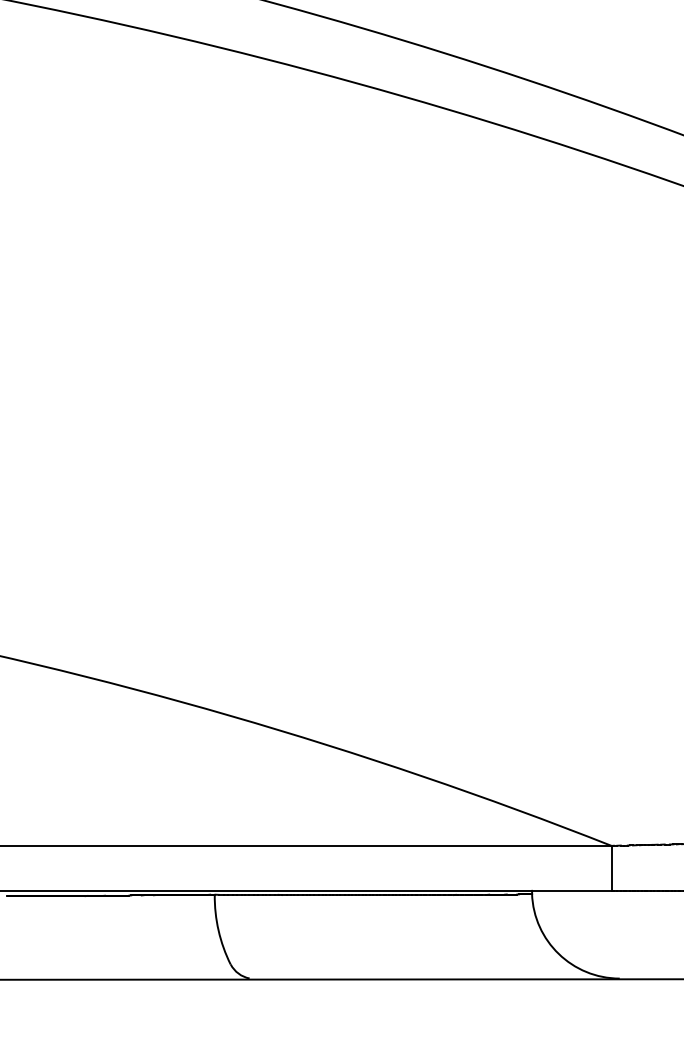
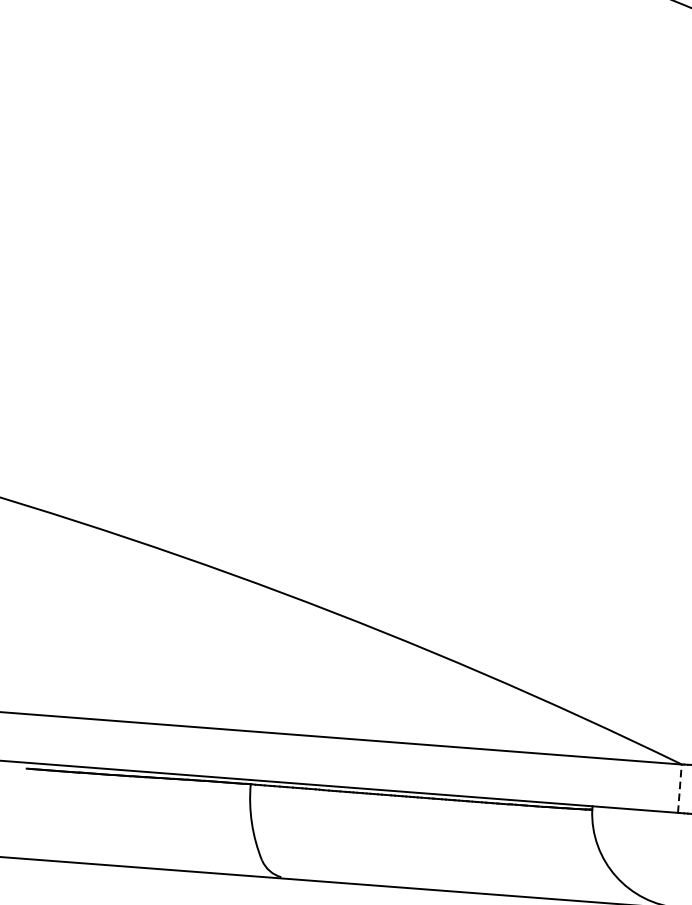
line: (611, 867) -> (679, 787), solid -> dashed

